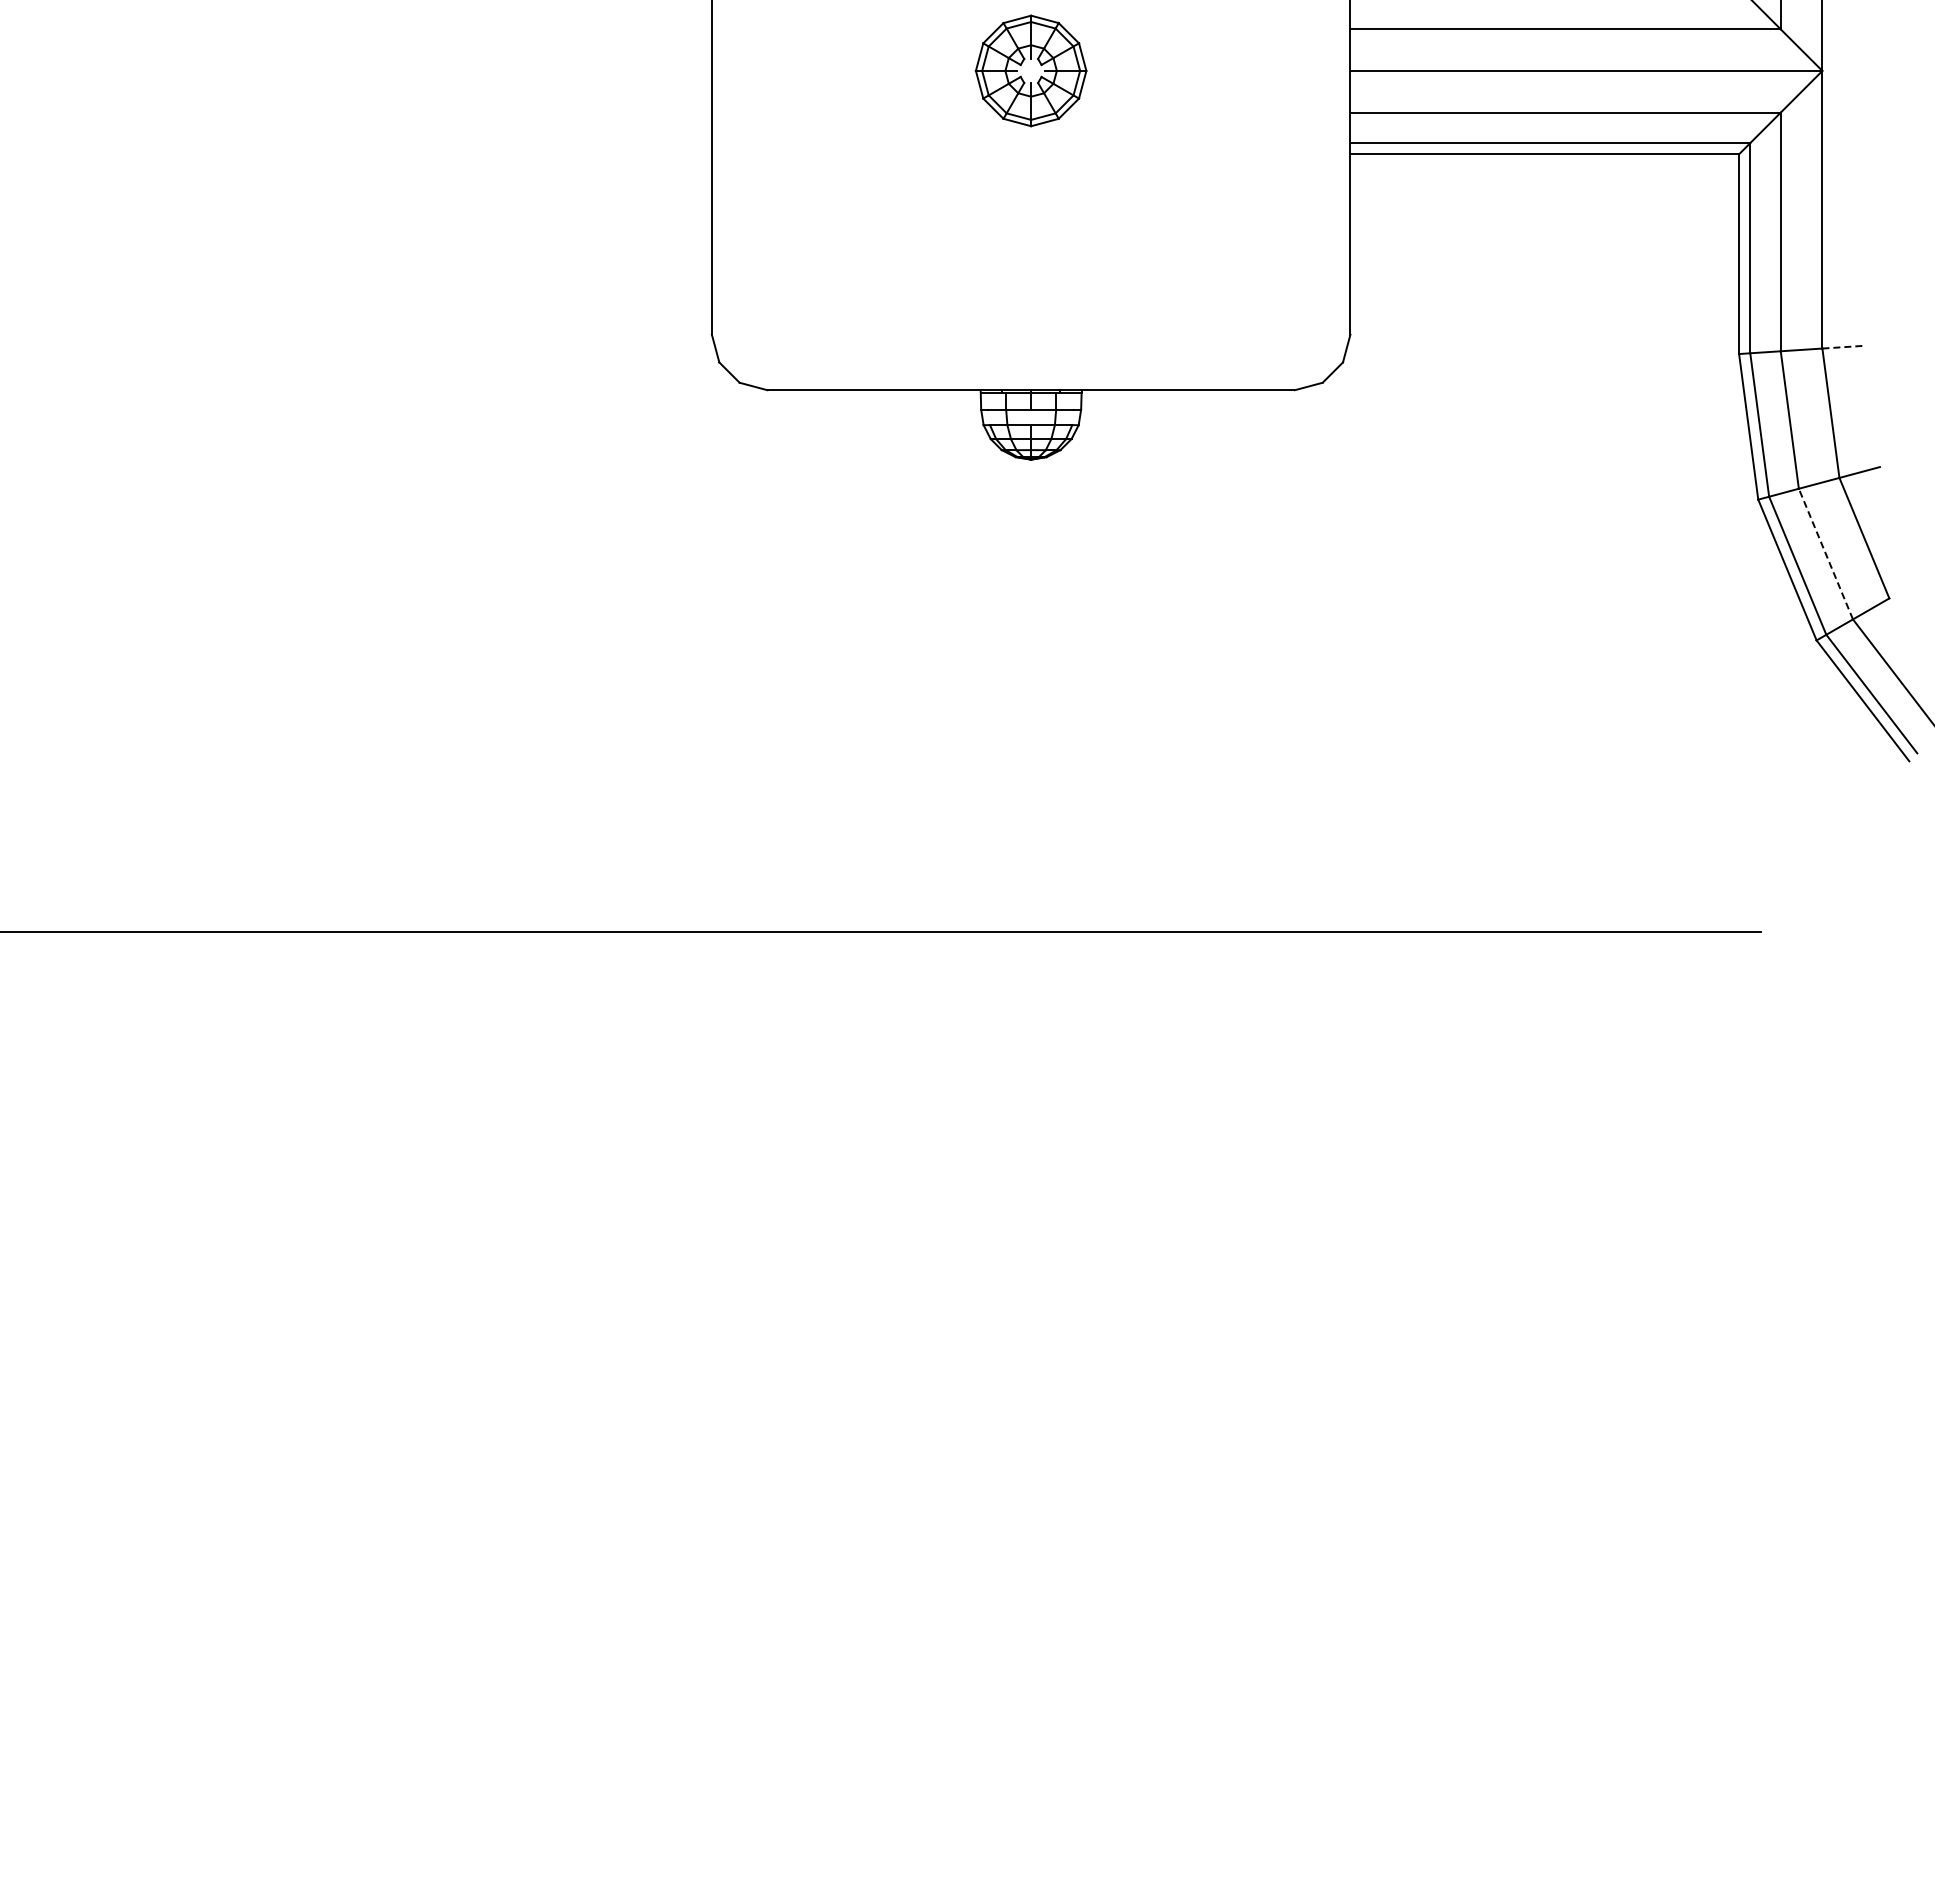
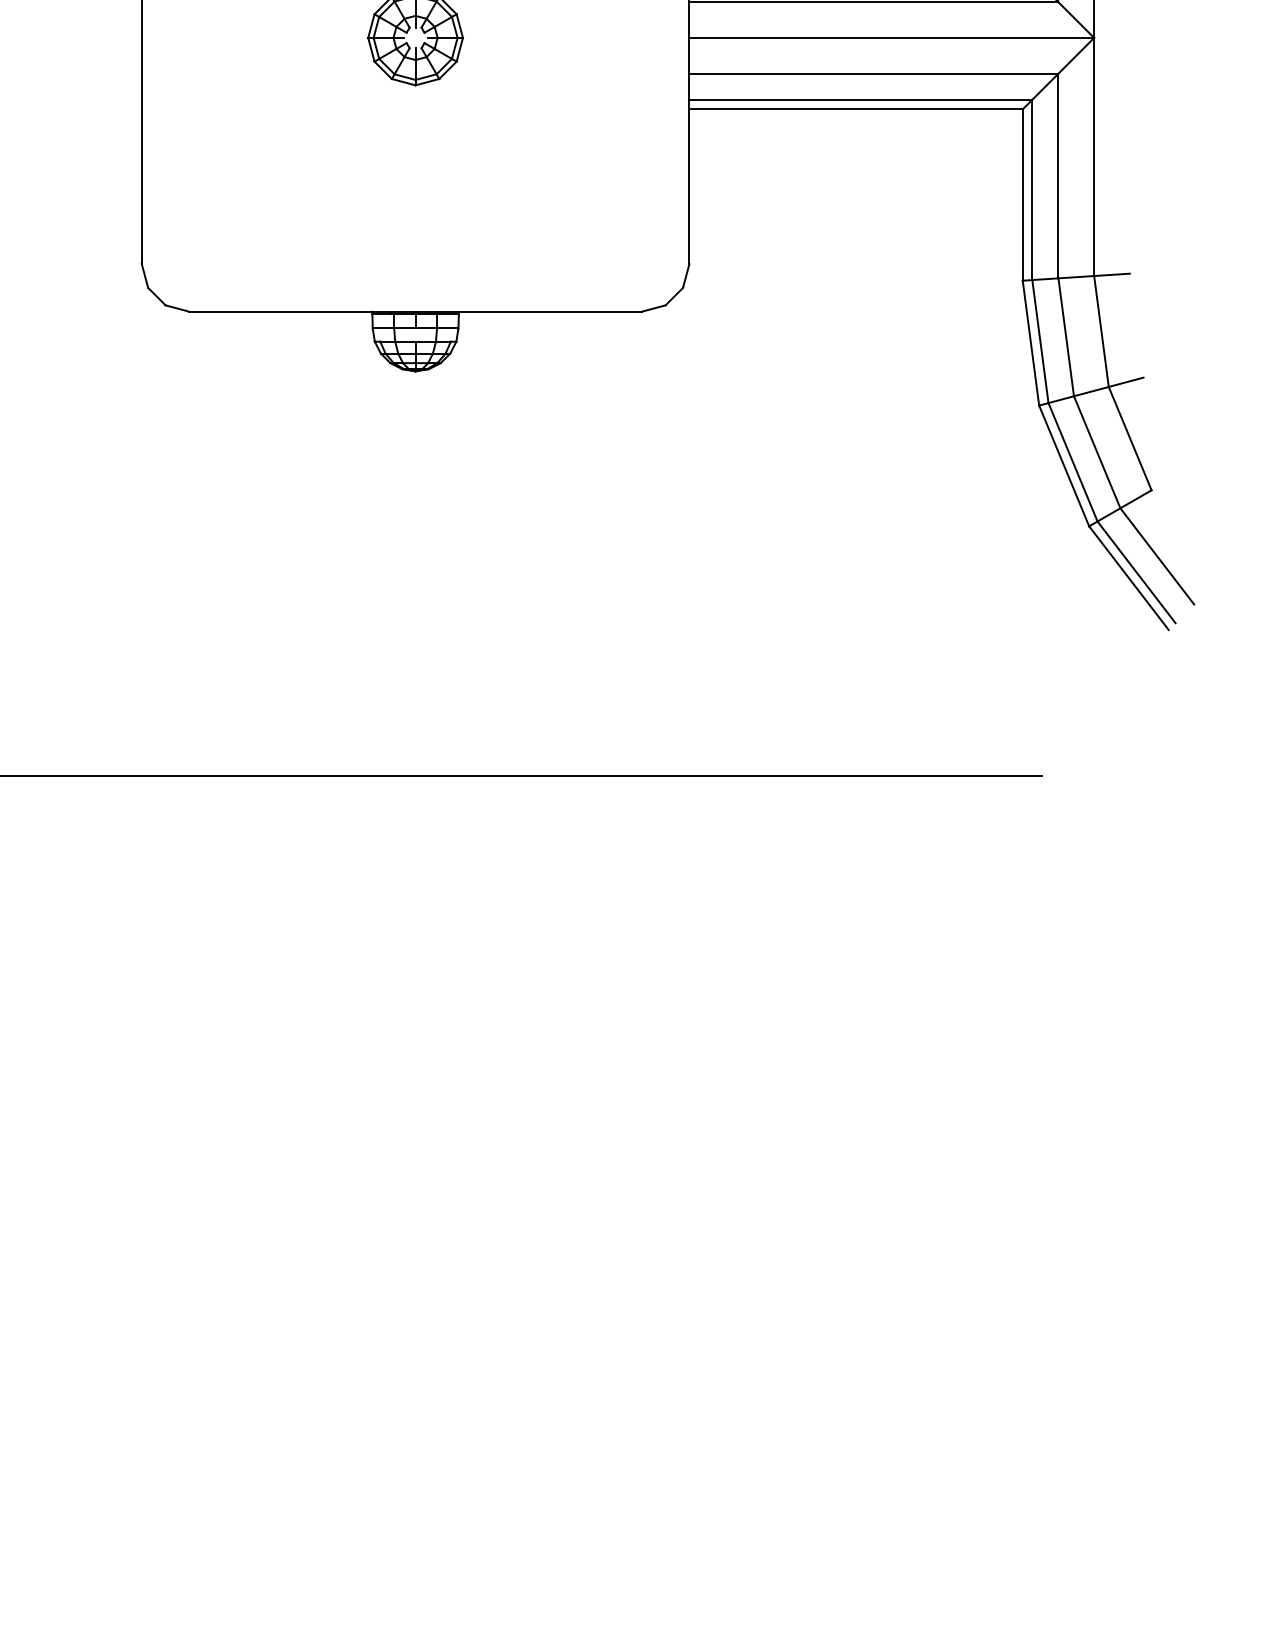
line: (1843, 347) -> (1112, 275), dashed -> solid
line: (1825, 554) -> (1096, 452), dashed -> solid

